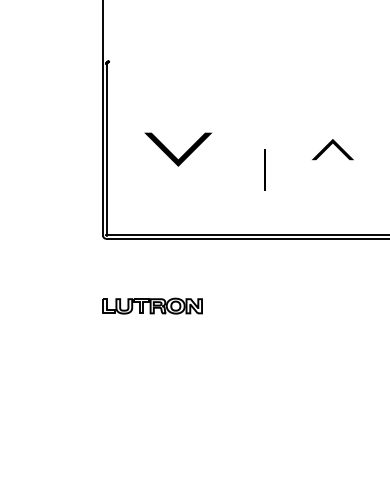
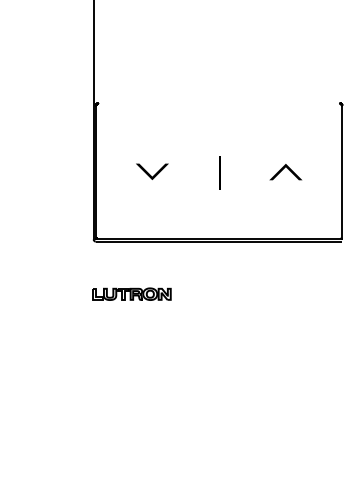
part: (178, 148) -> (152, 171), size x0.62
part: (332, 150) -> (285, 172), moved
line: (264, 169) -> (219, 172), moved

